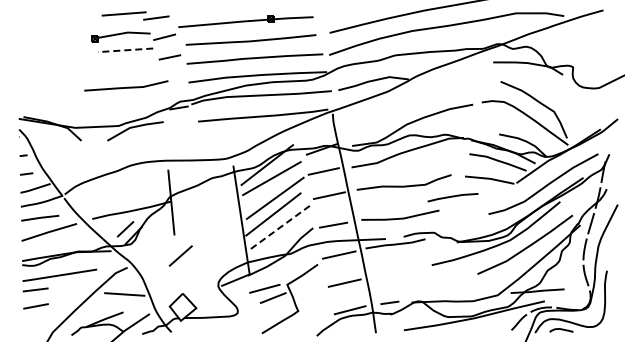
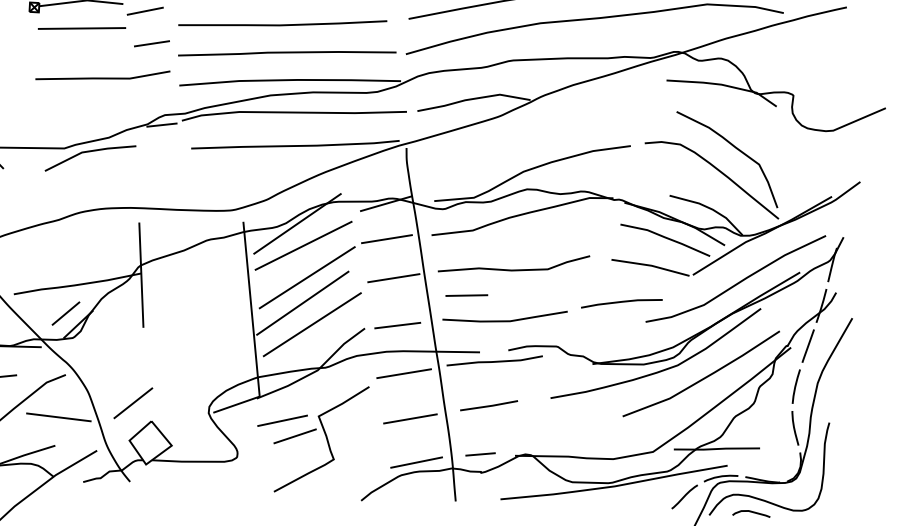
line: (125, 50) -> (81, 28), dashed -> solid
line: (127, 86) -> (104, 76), moved
line: (452, 197) -> (620, 303), moved
line: (375, 203) -> (466, 294), added
line: (280, 227) -> (312, 324), dashed -> solid
line: (180, 255) -> (132, 402), moved
line: (393, 271) -> (489, 404), added

